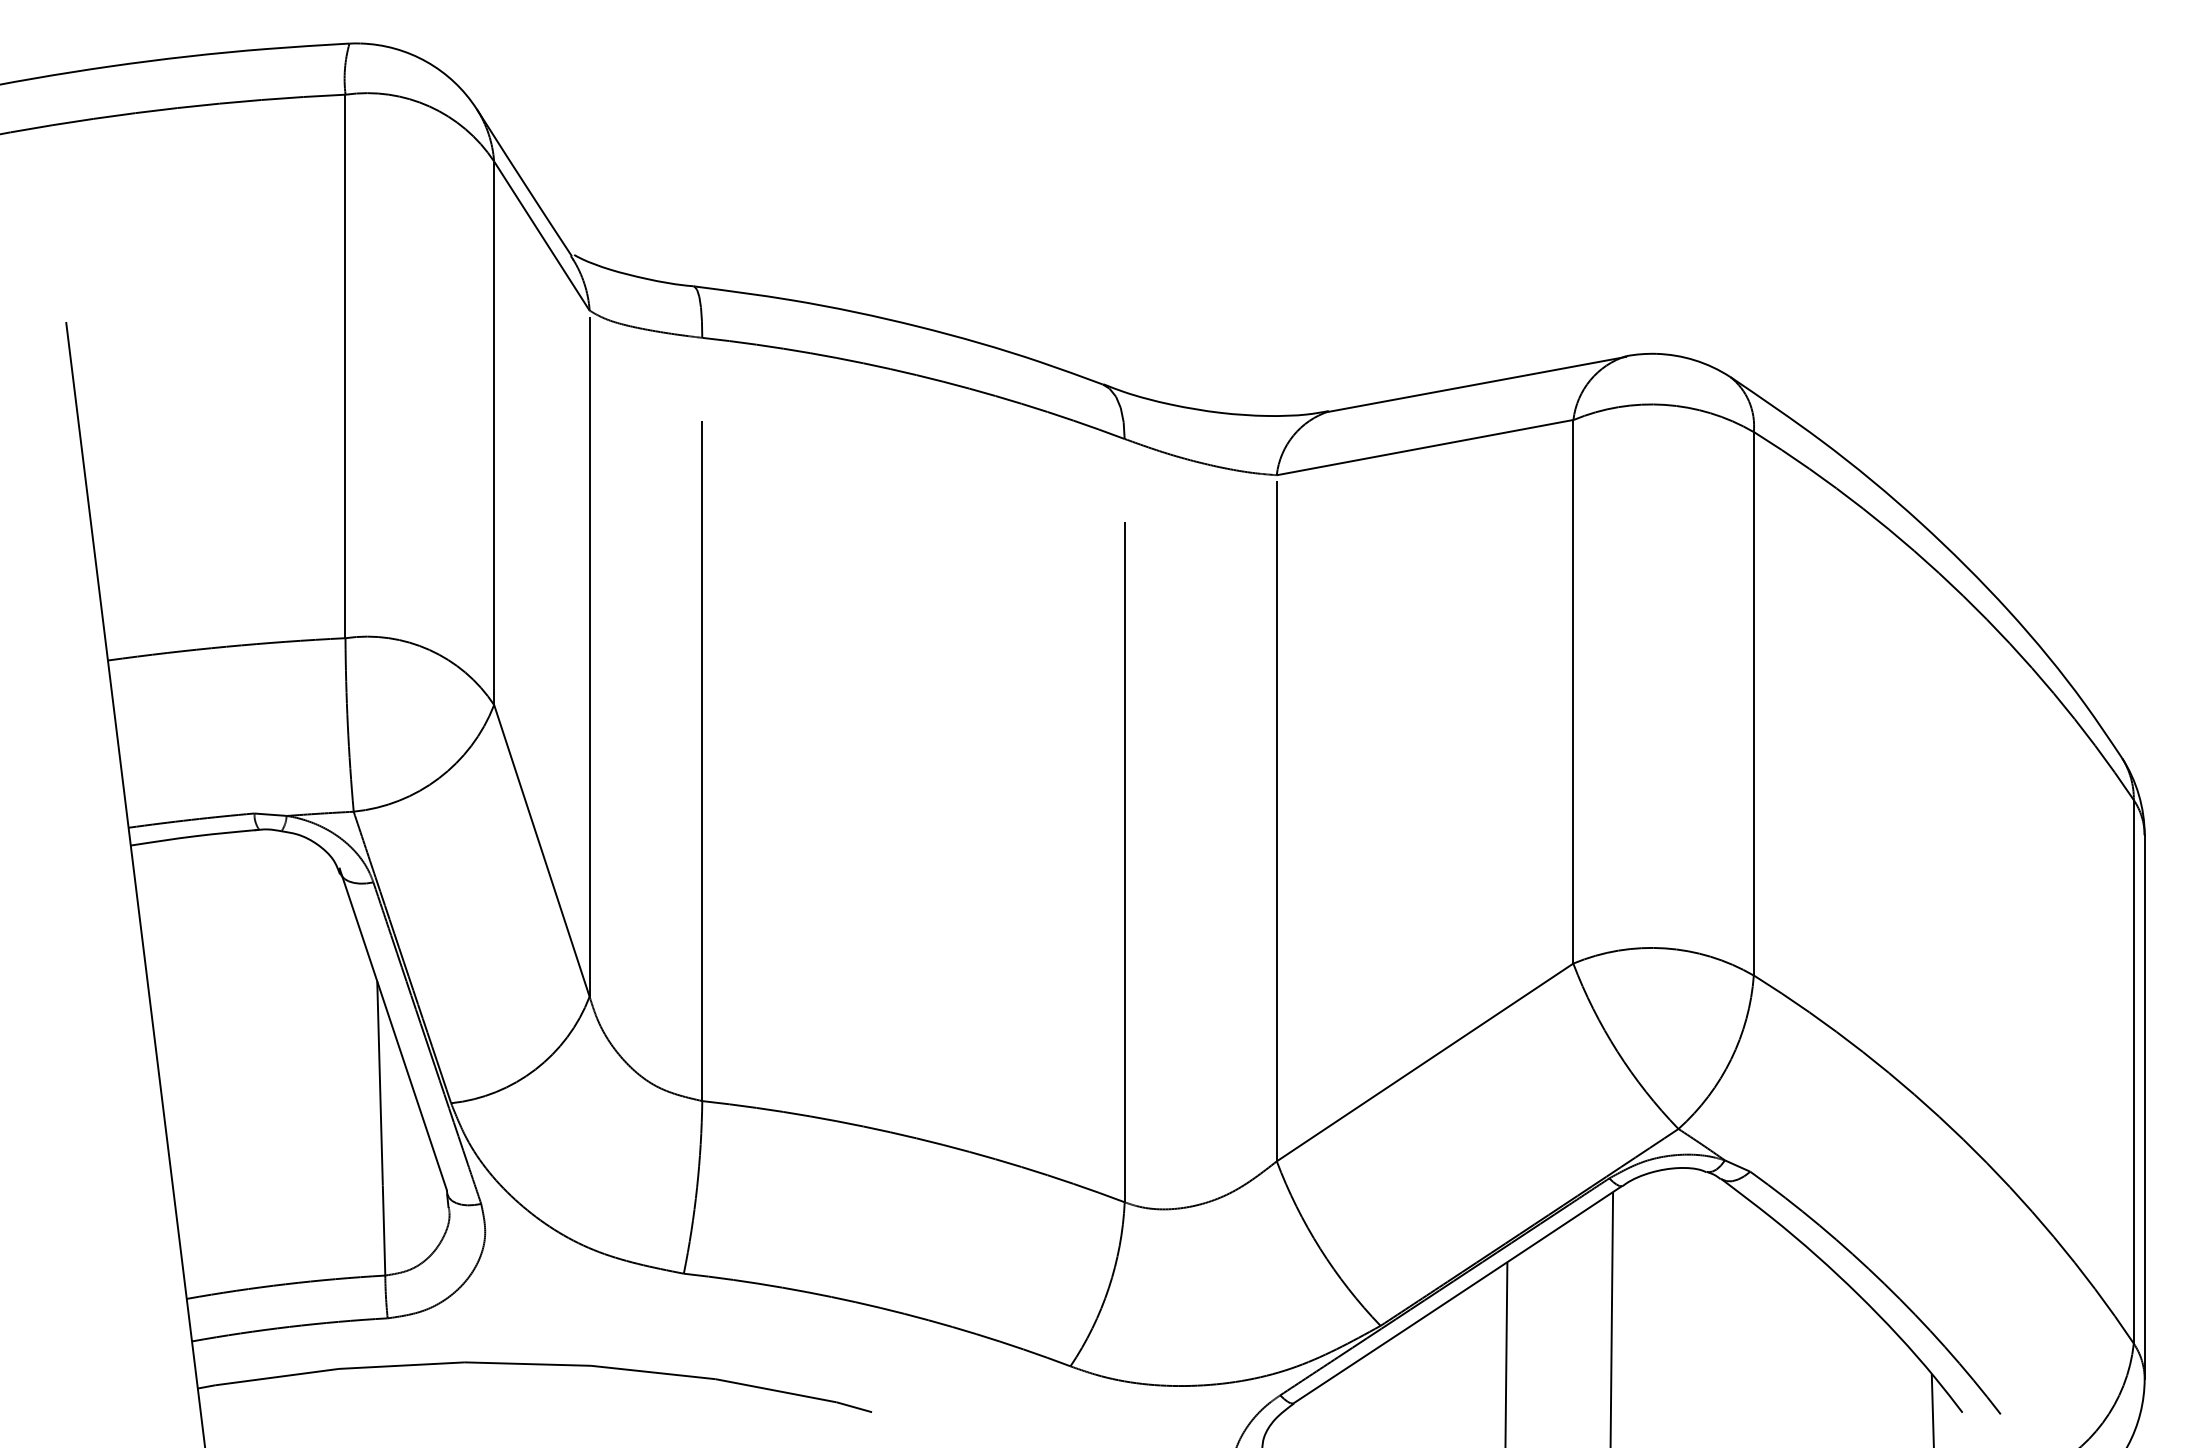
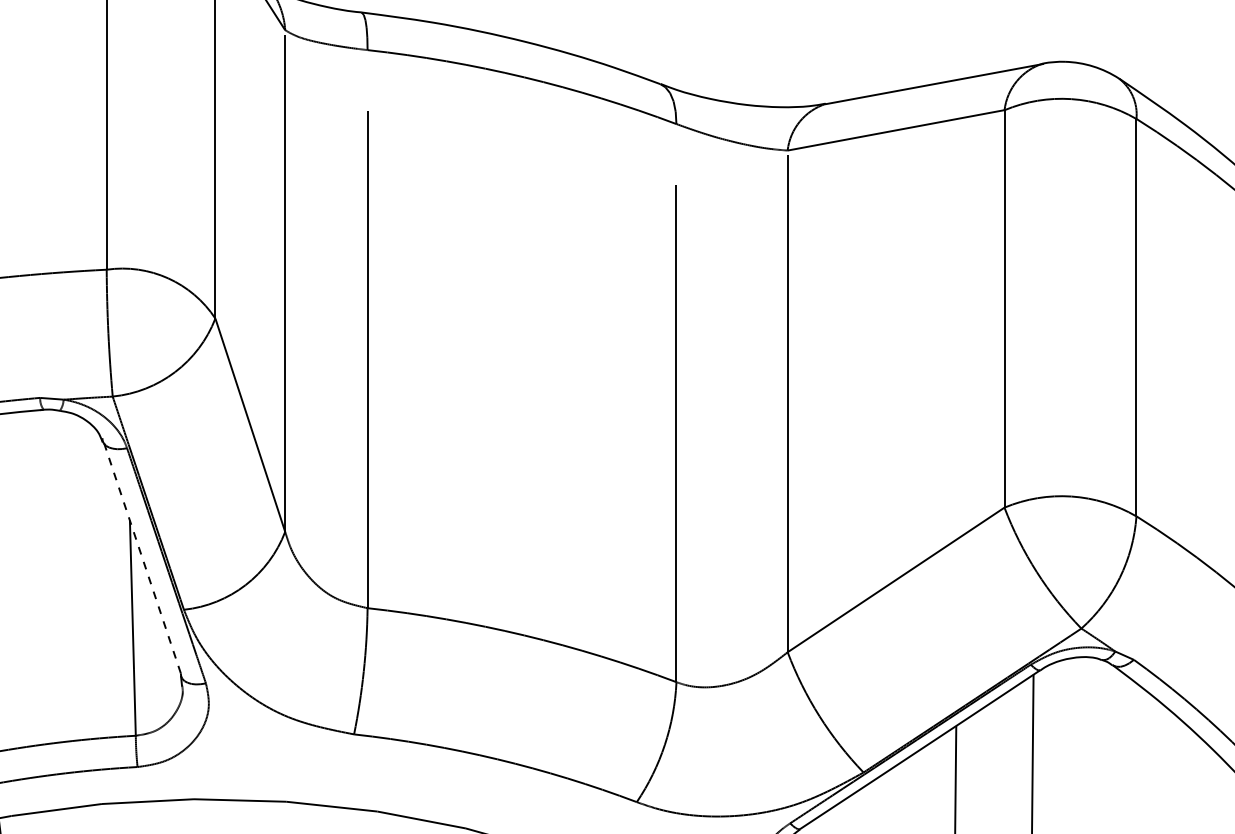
line: (393, 1028) -> (141, 555), solid -> dashed

